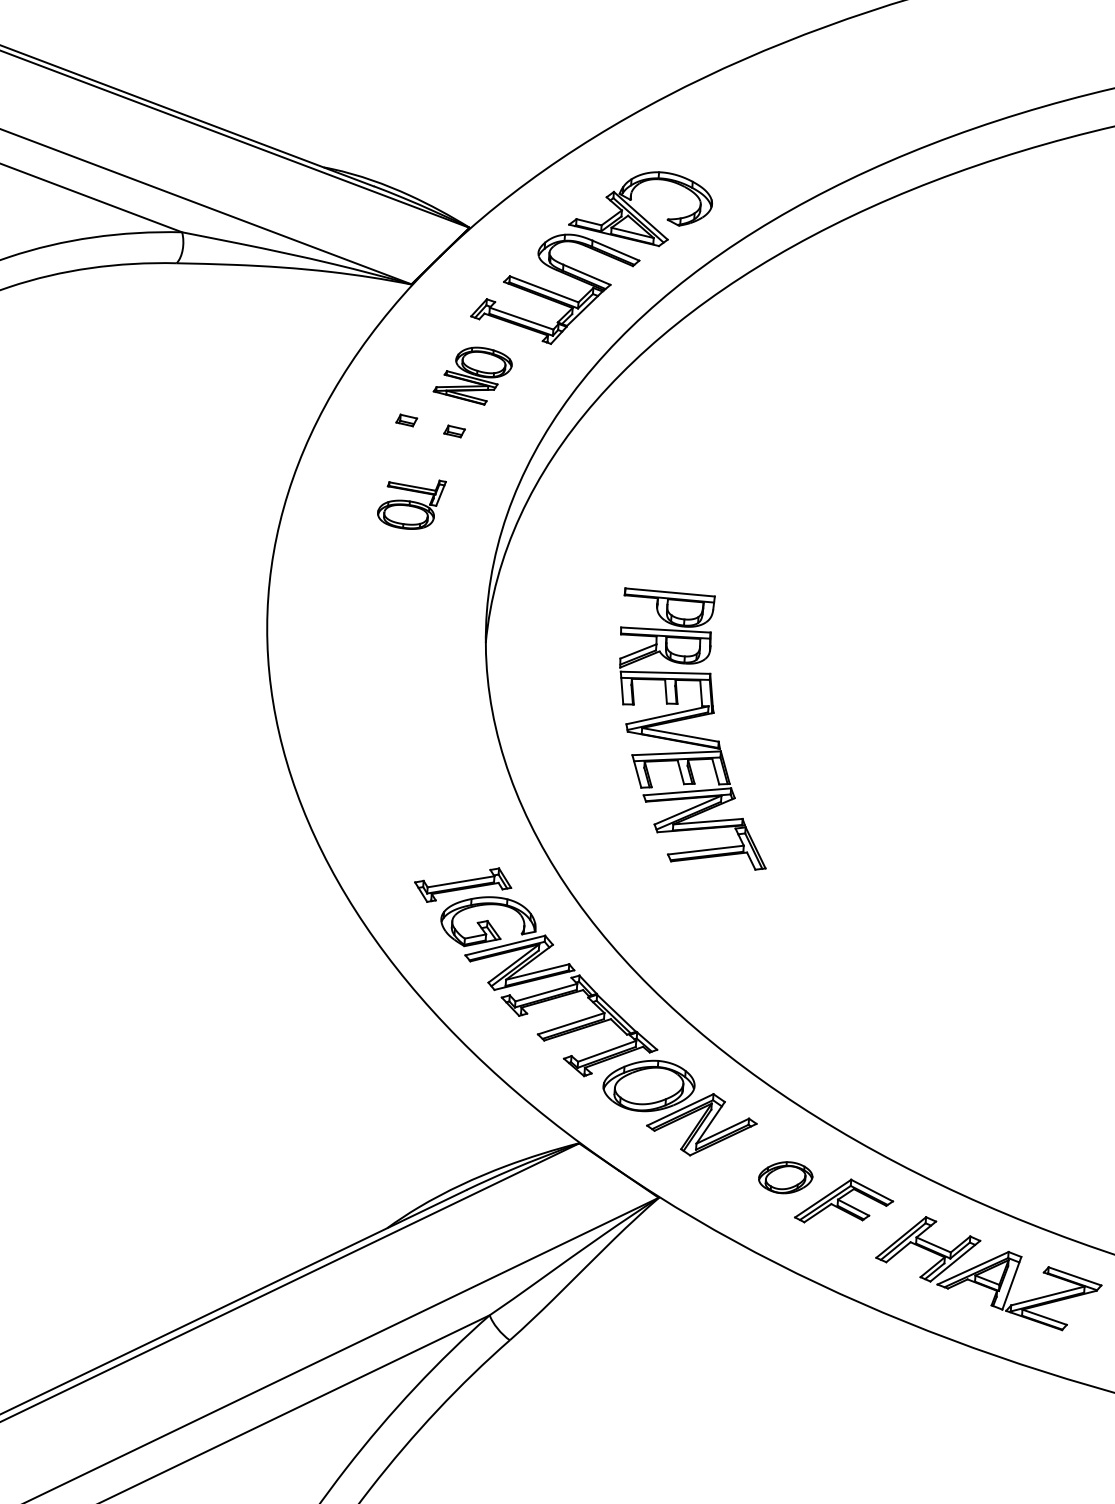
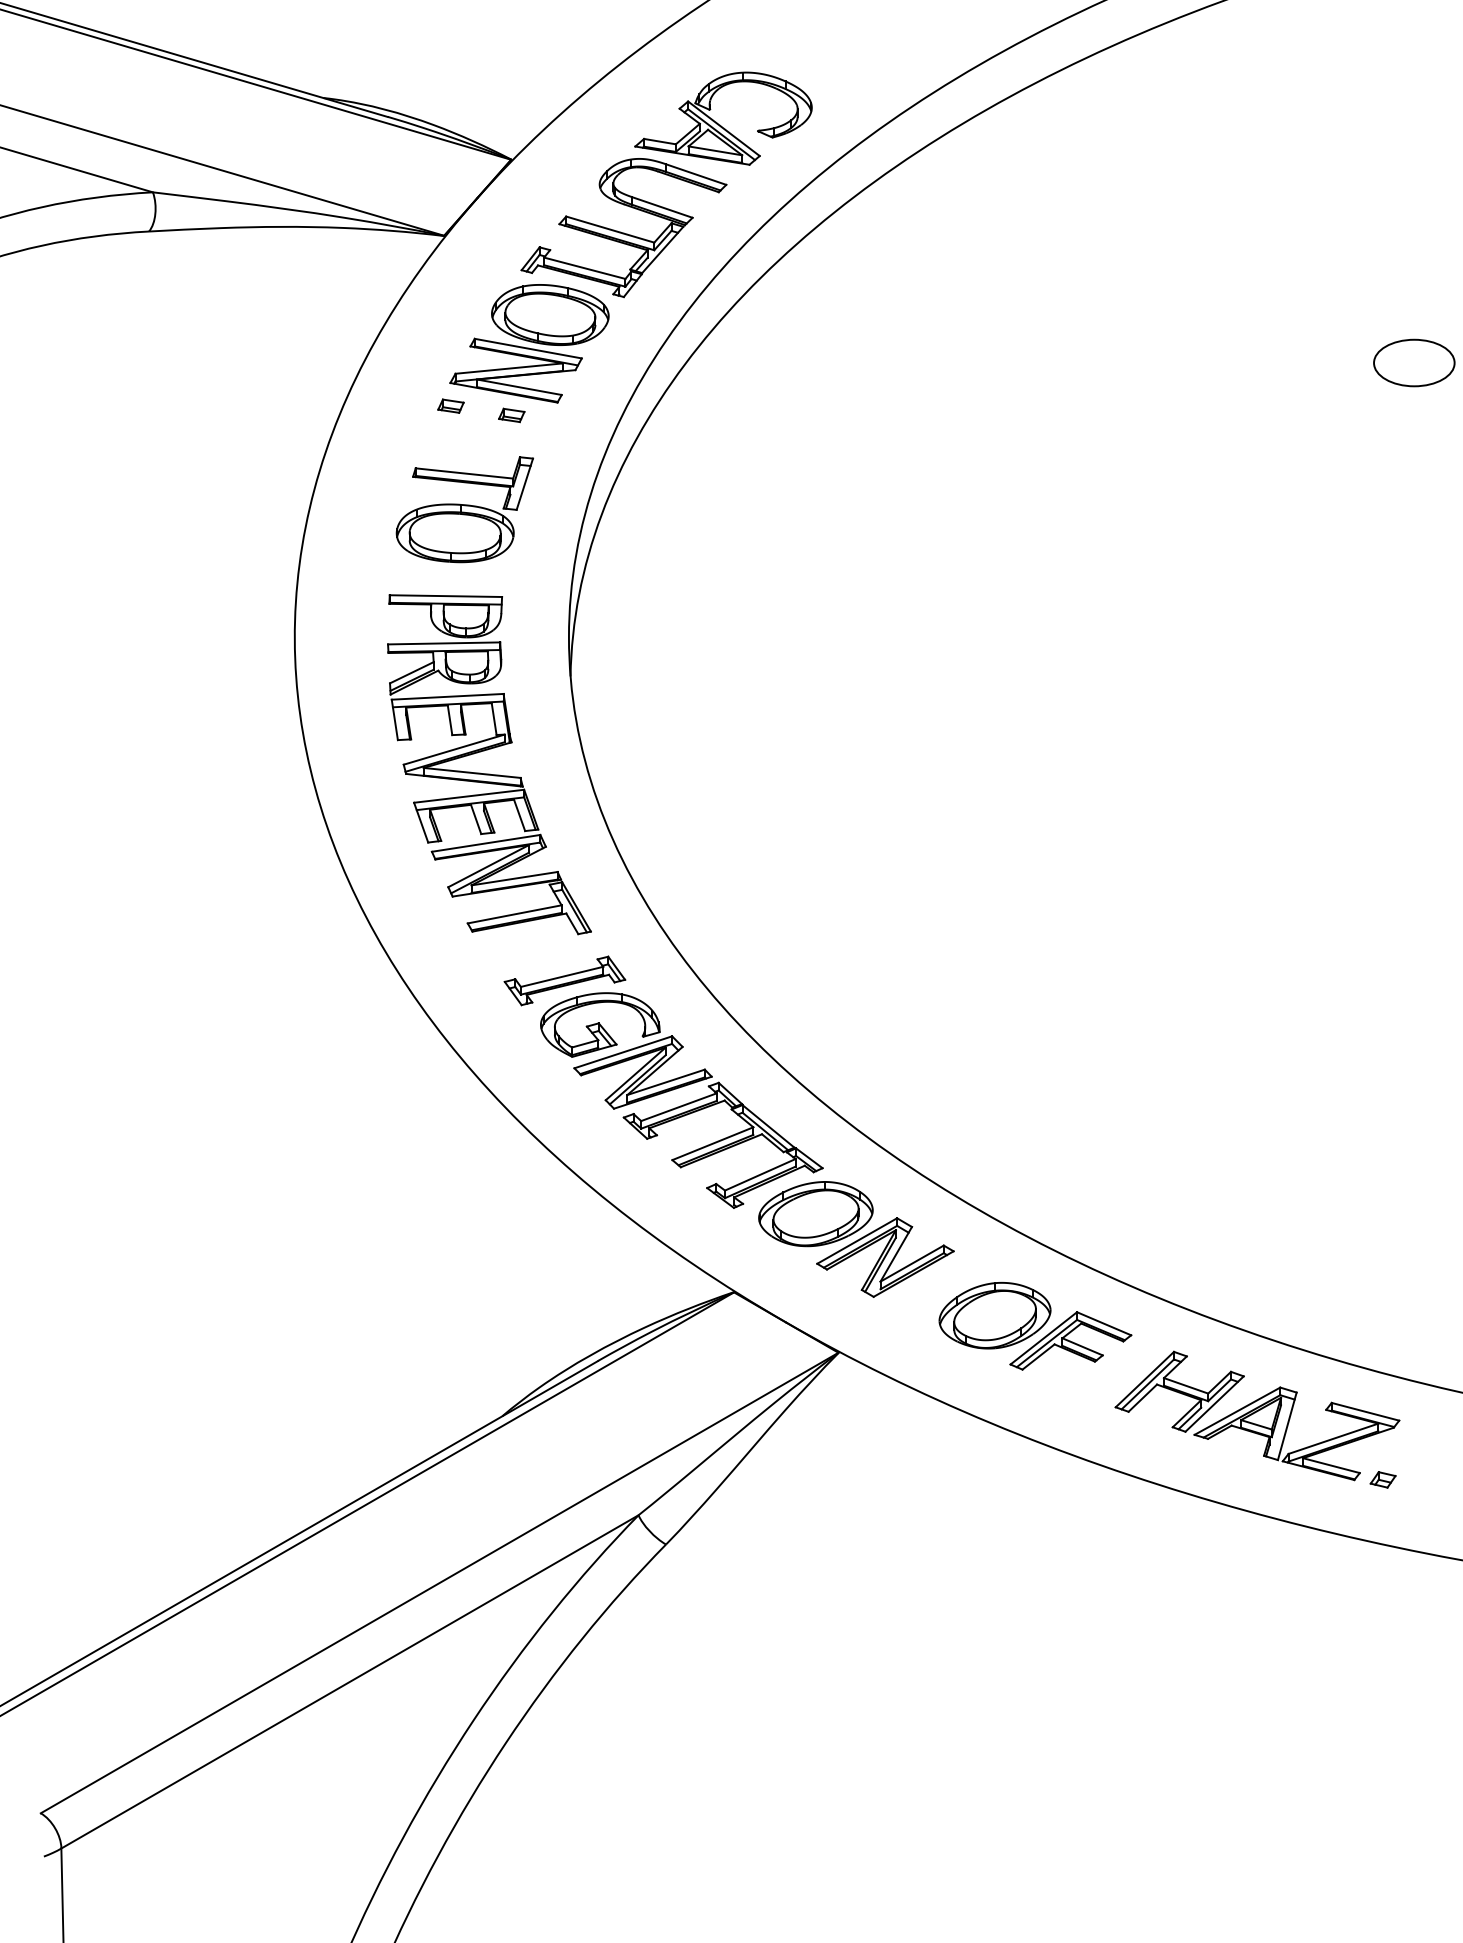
part: (473, 375) -> (529, 343), size x1.67
part: (411, 503) -> (464, 509), size x1.67
part: (694, 736) -> (489, 773), moved
part: (785, 1177) -> (994, 1315), size x1.67
part: (1084, 1331) -> (1382, 1479), added

